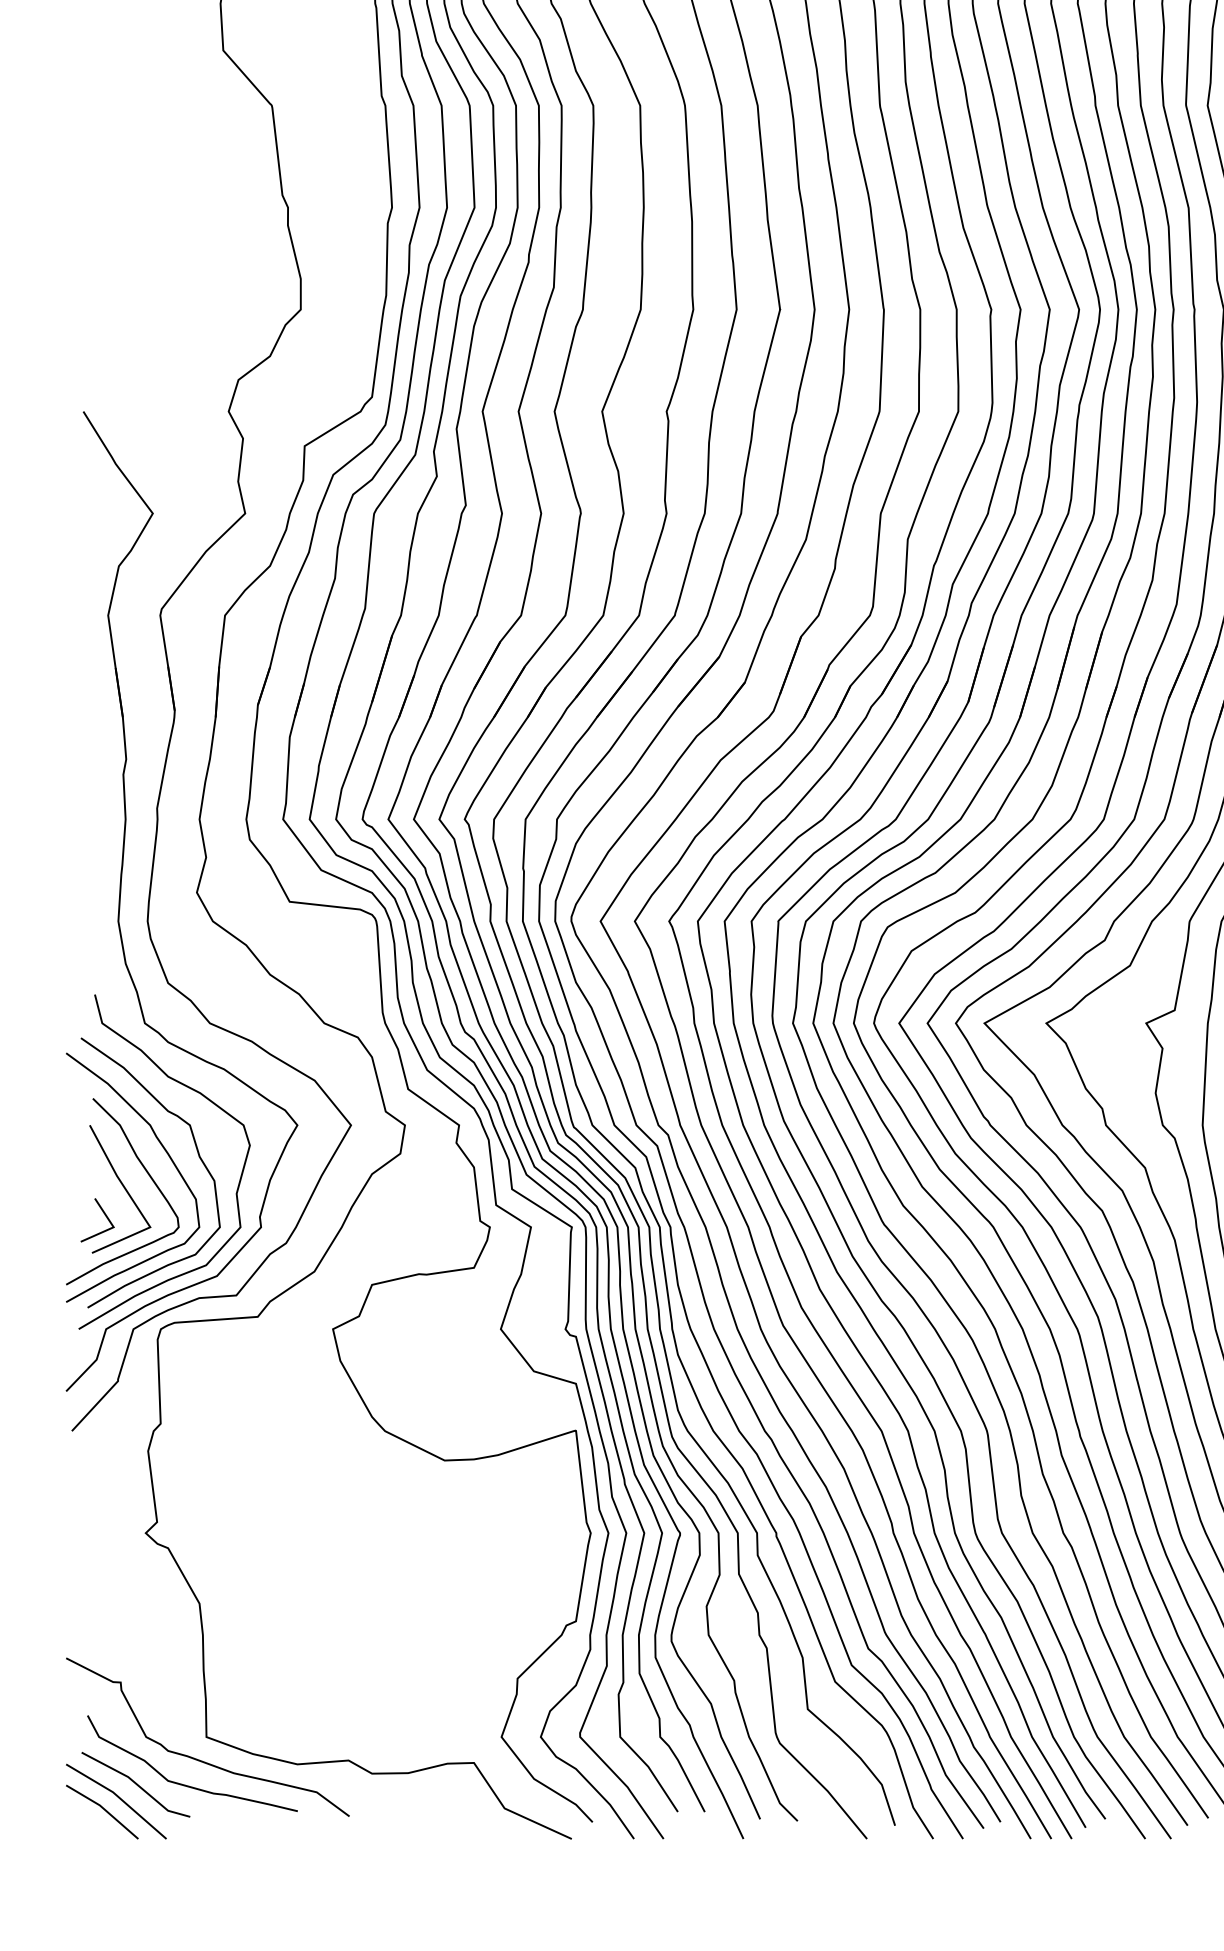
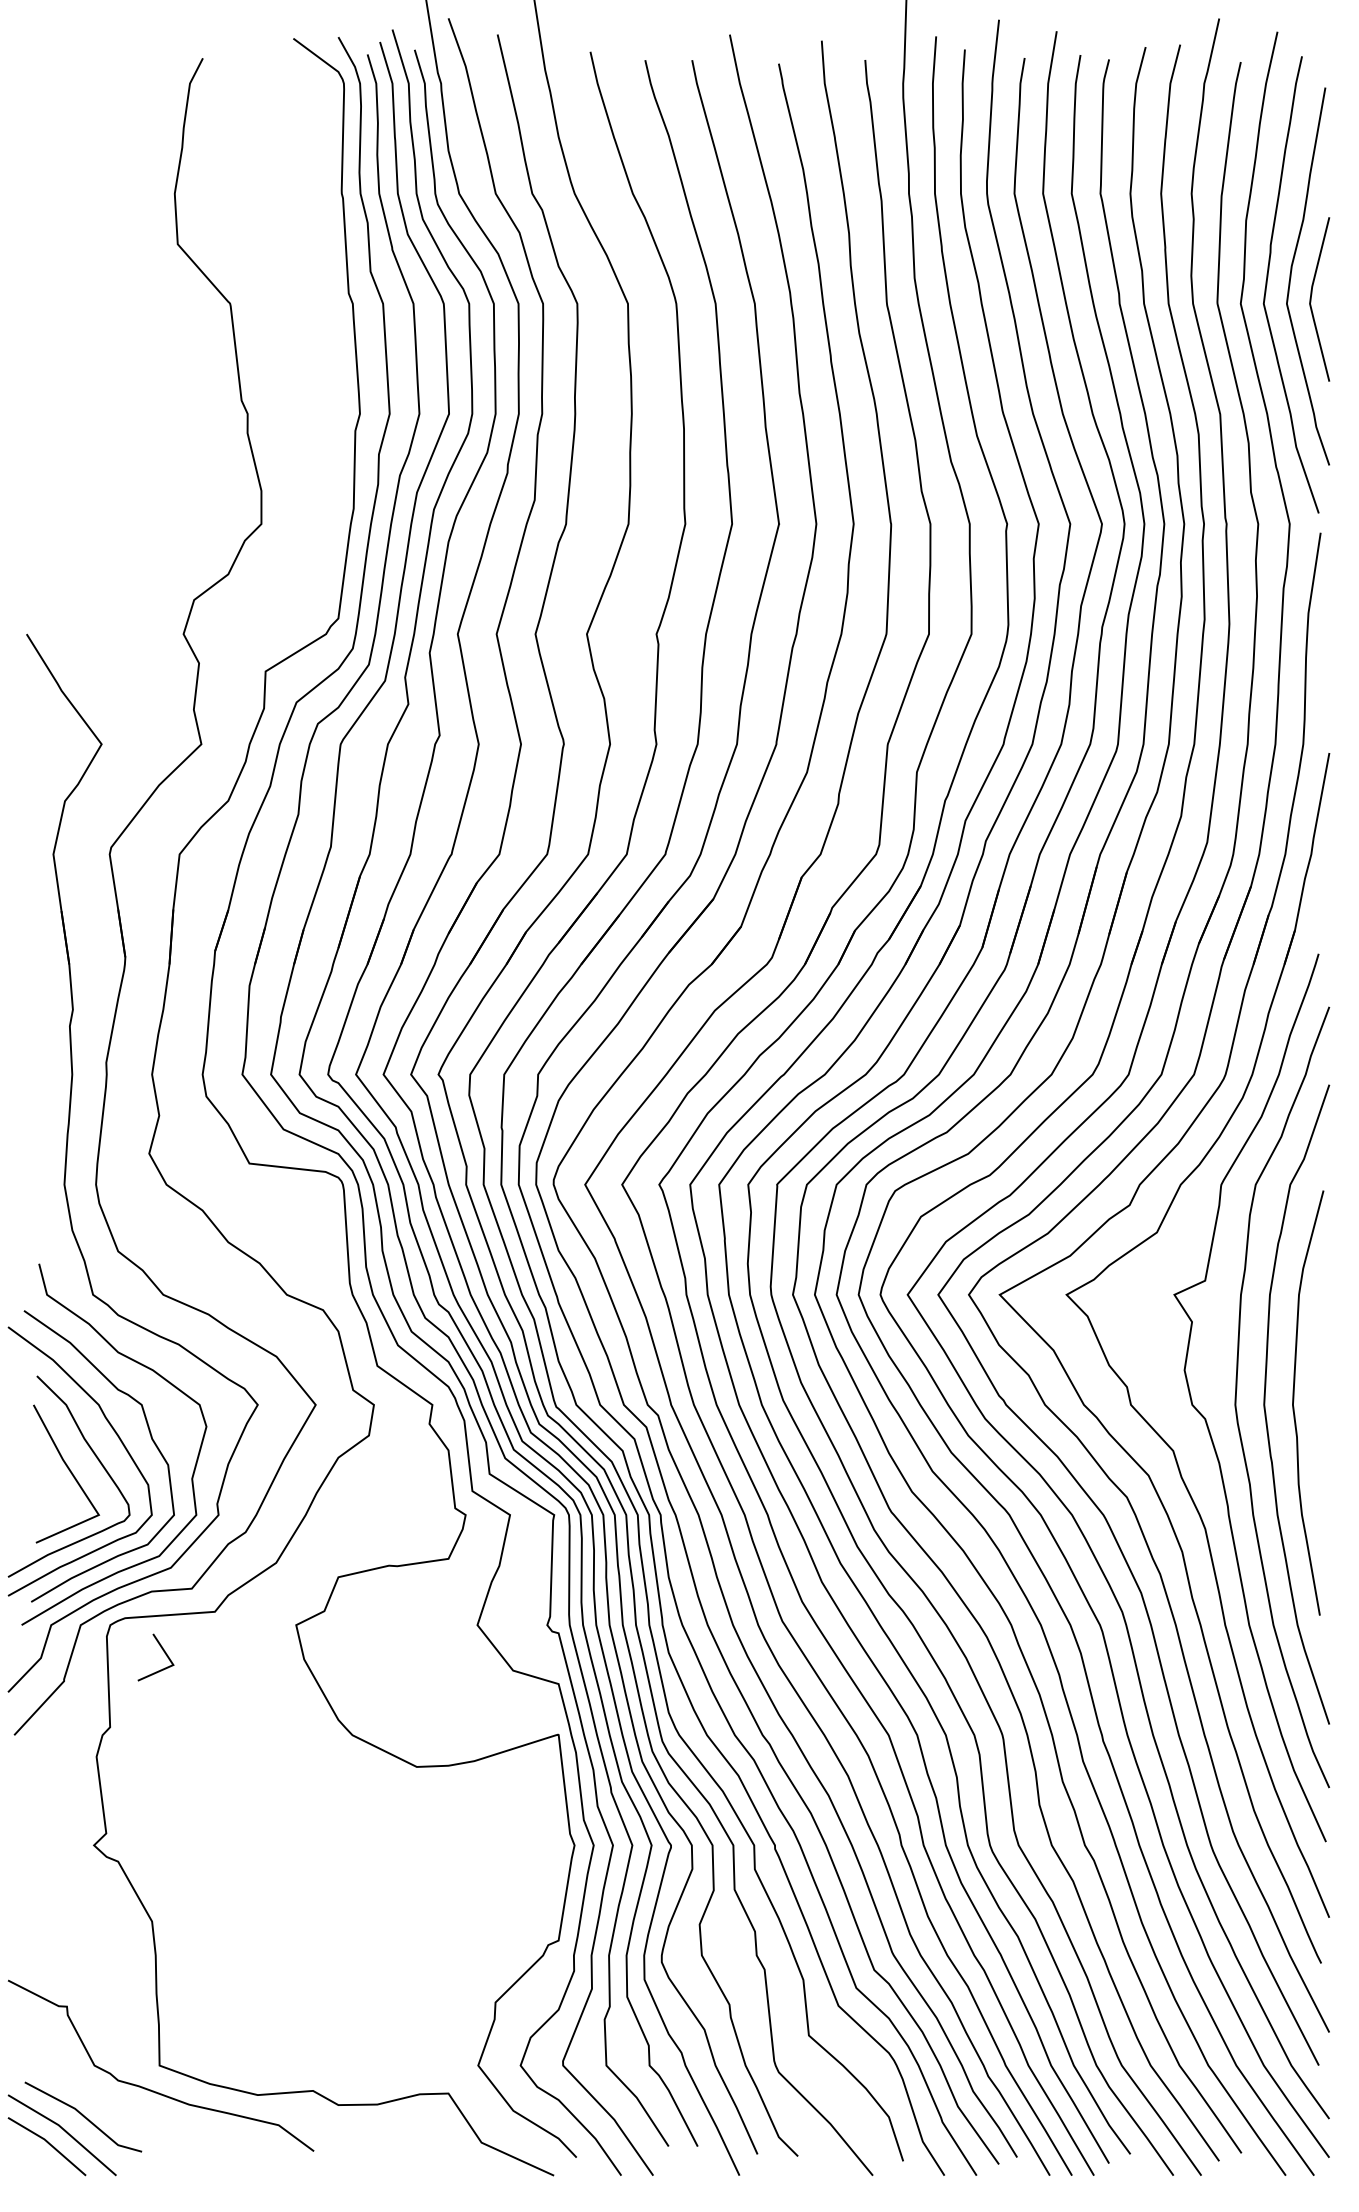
line: (105, 1216) -> (164, 1653), moved
curve: (187, 1785) -> (139, 2117), removed

